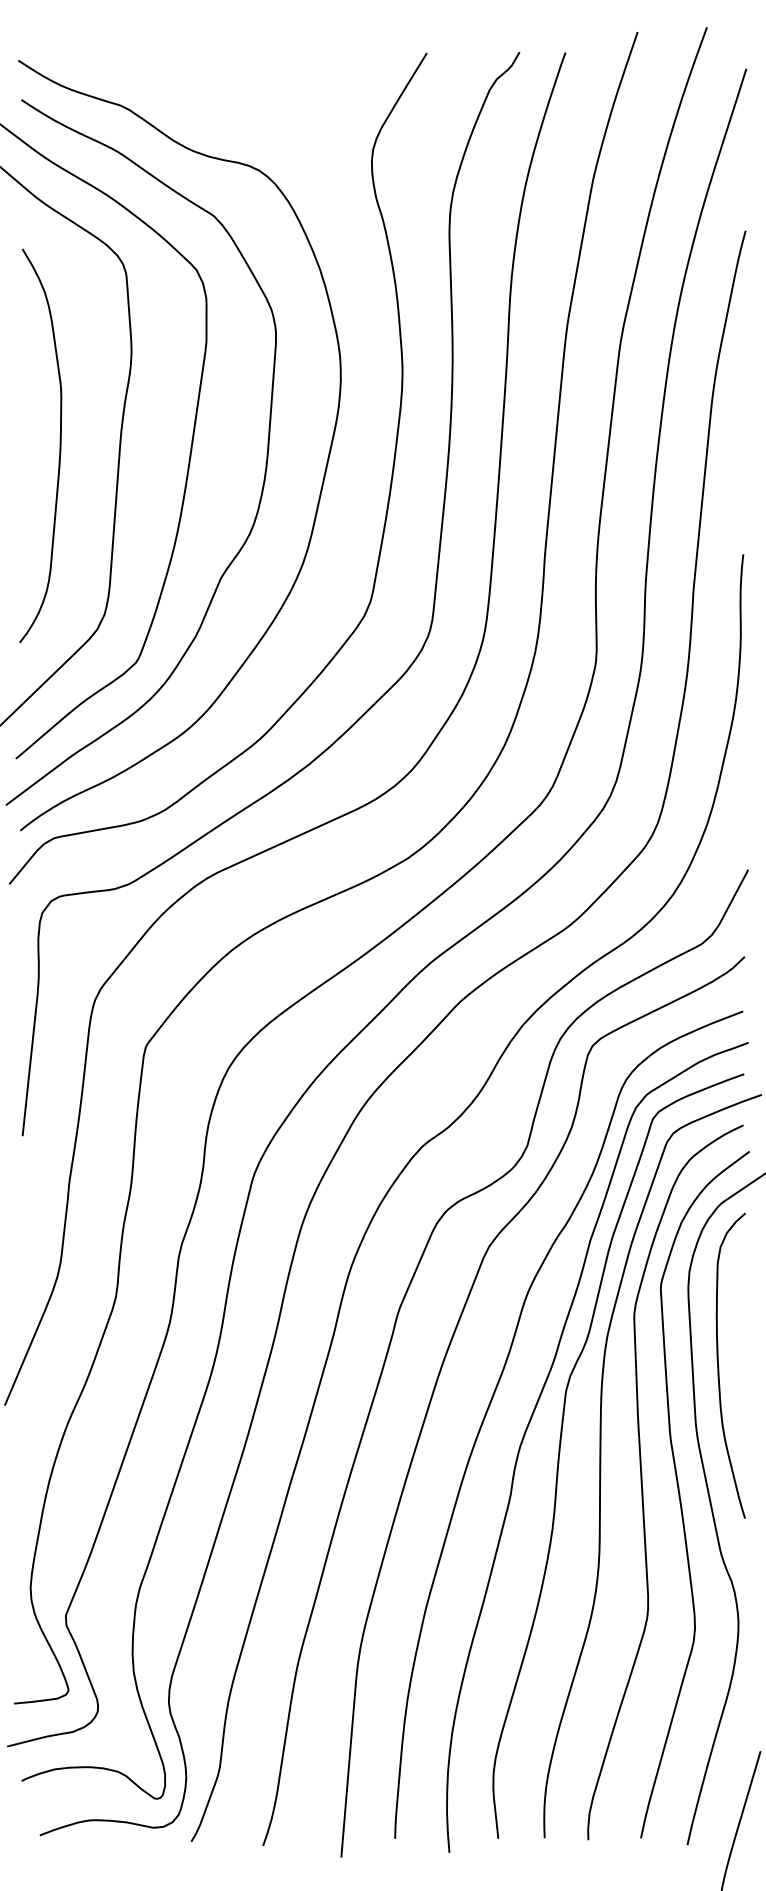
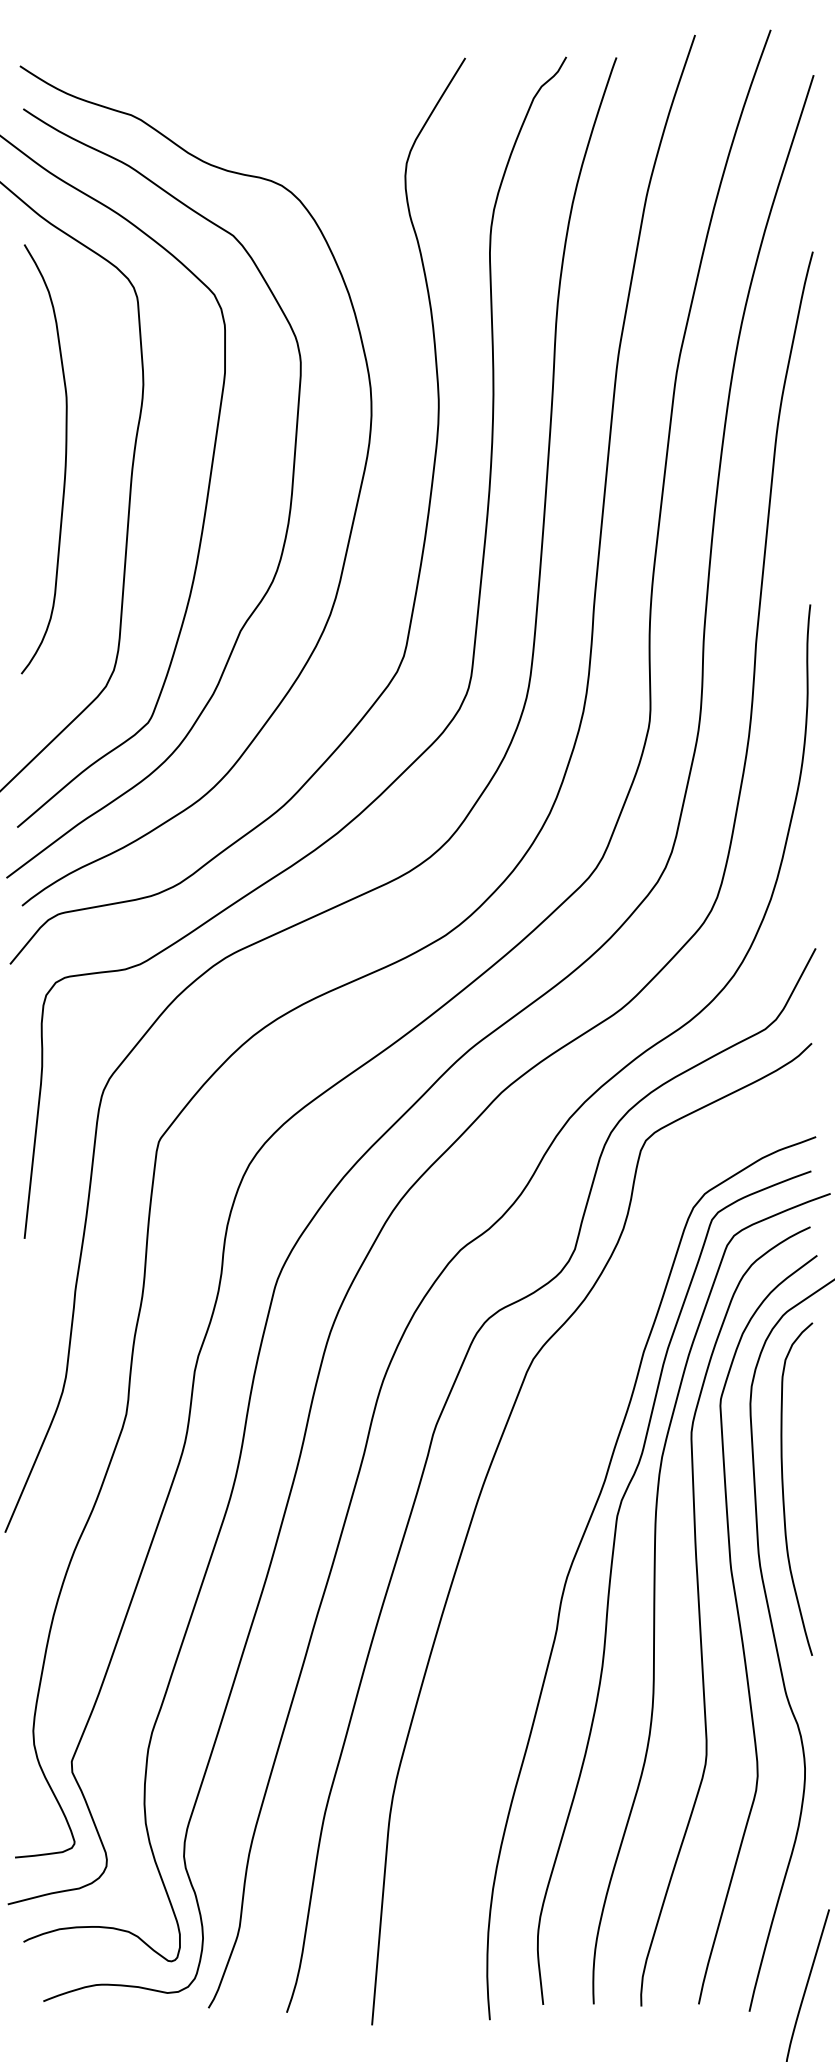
curve: (59, 448) -> (64, 462), moved
curve: (494, 1394) -> (539, 1520), removed

